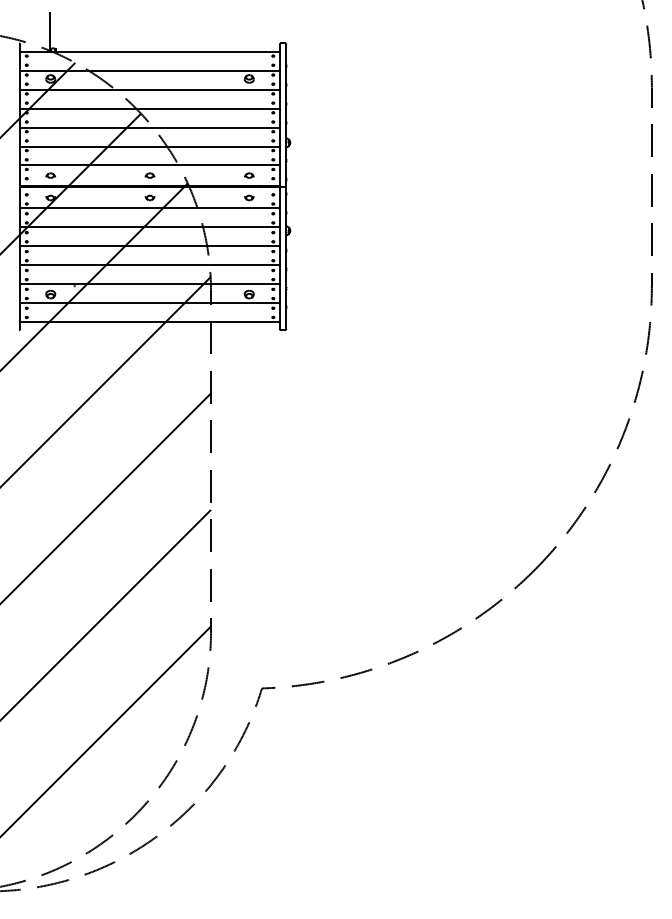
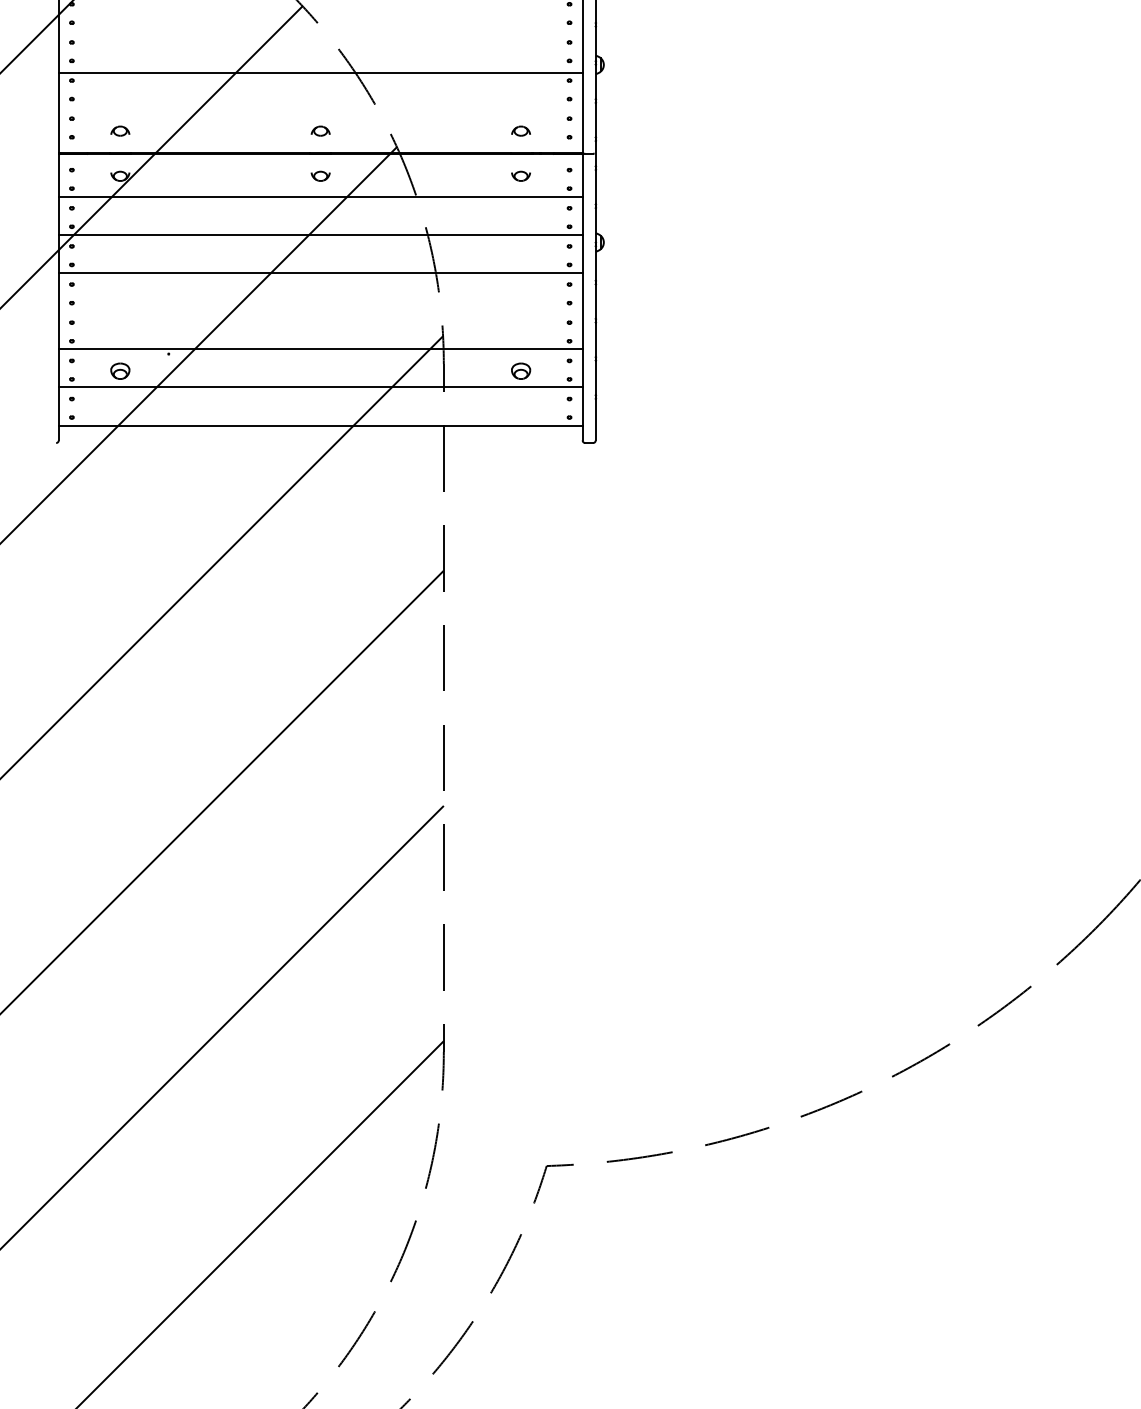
line: (149, 127) -> (319, 34), removed
line: (149, 165) -> (319, 110), removed
line: (149, 264) -> (319, 310), removed

